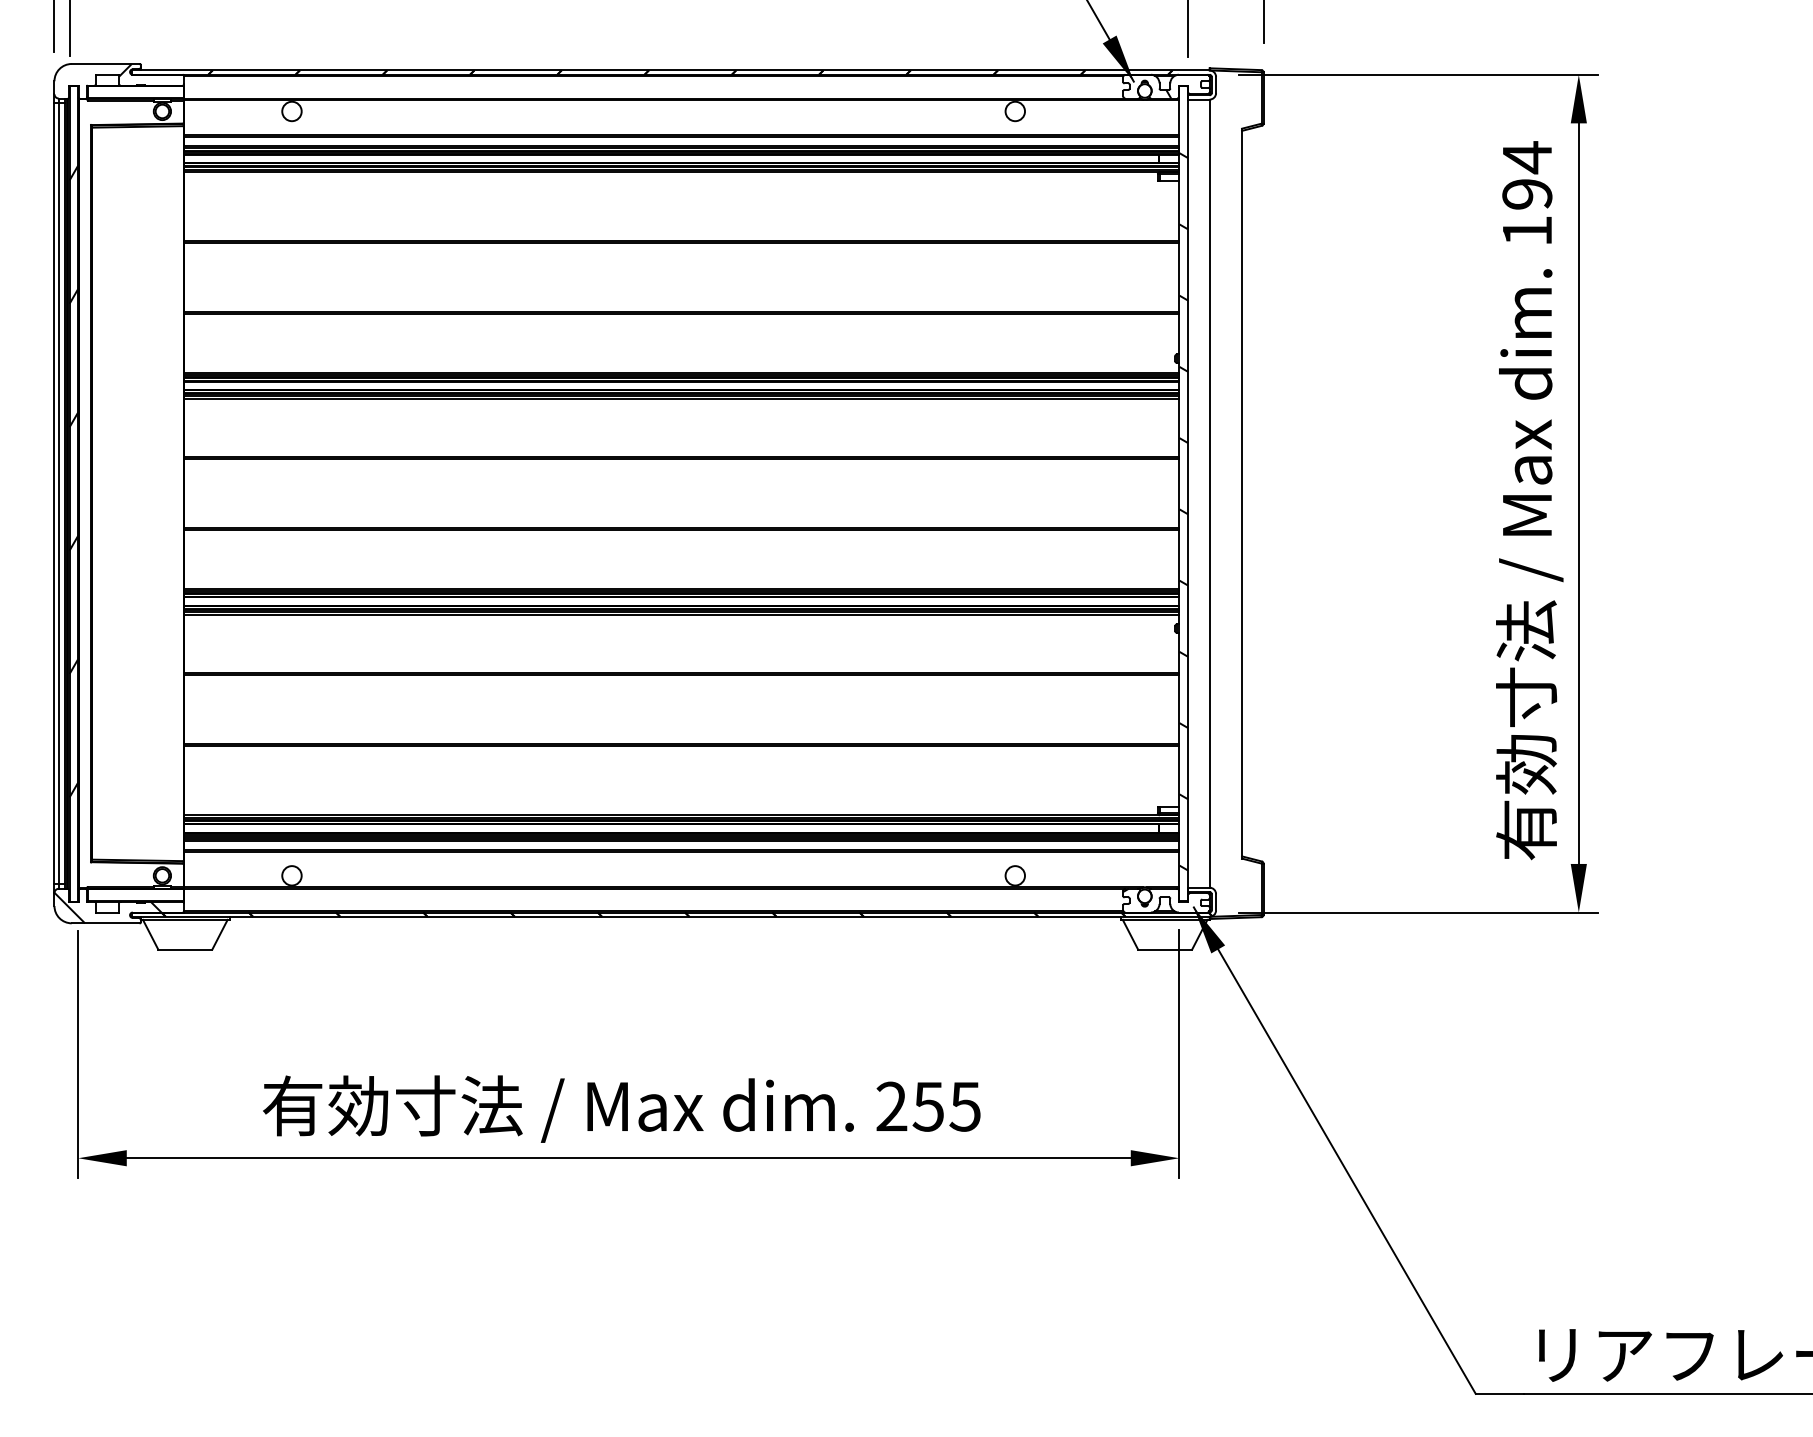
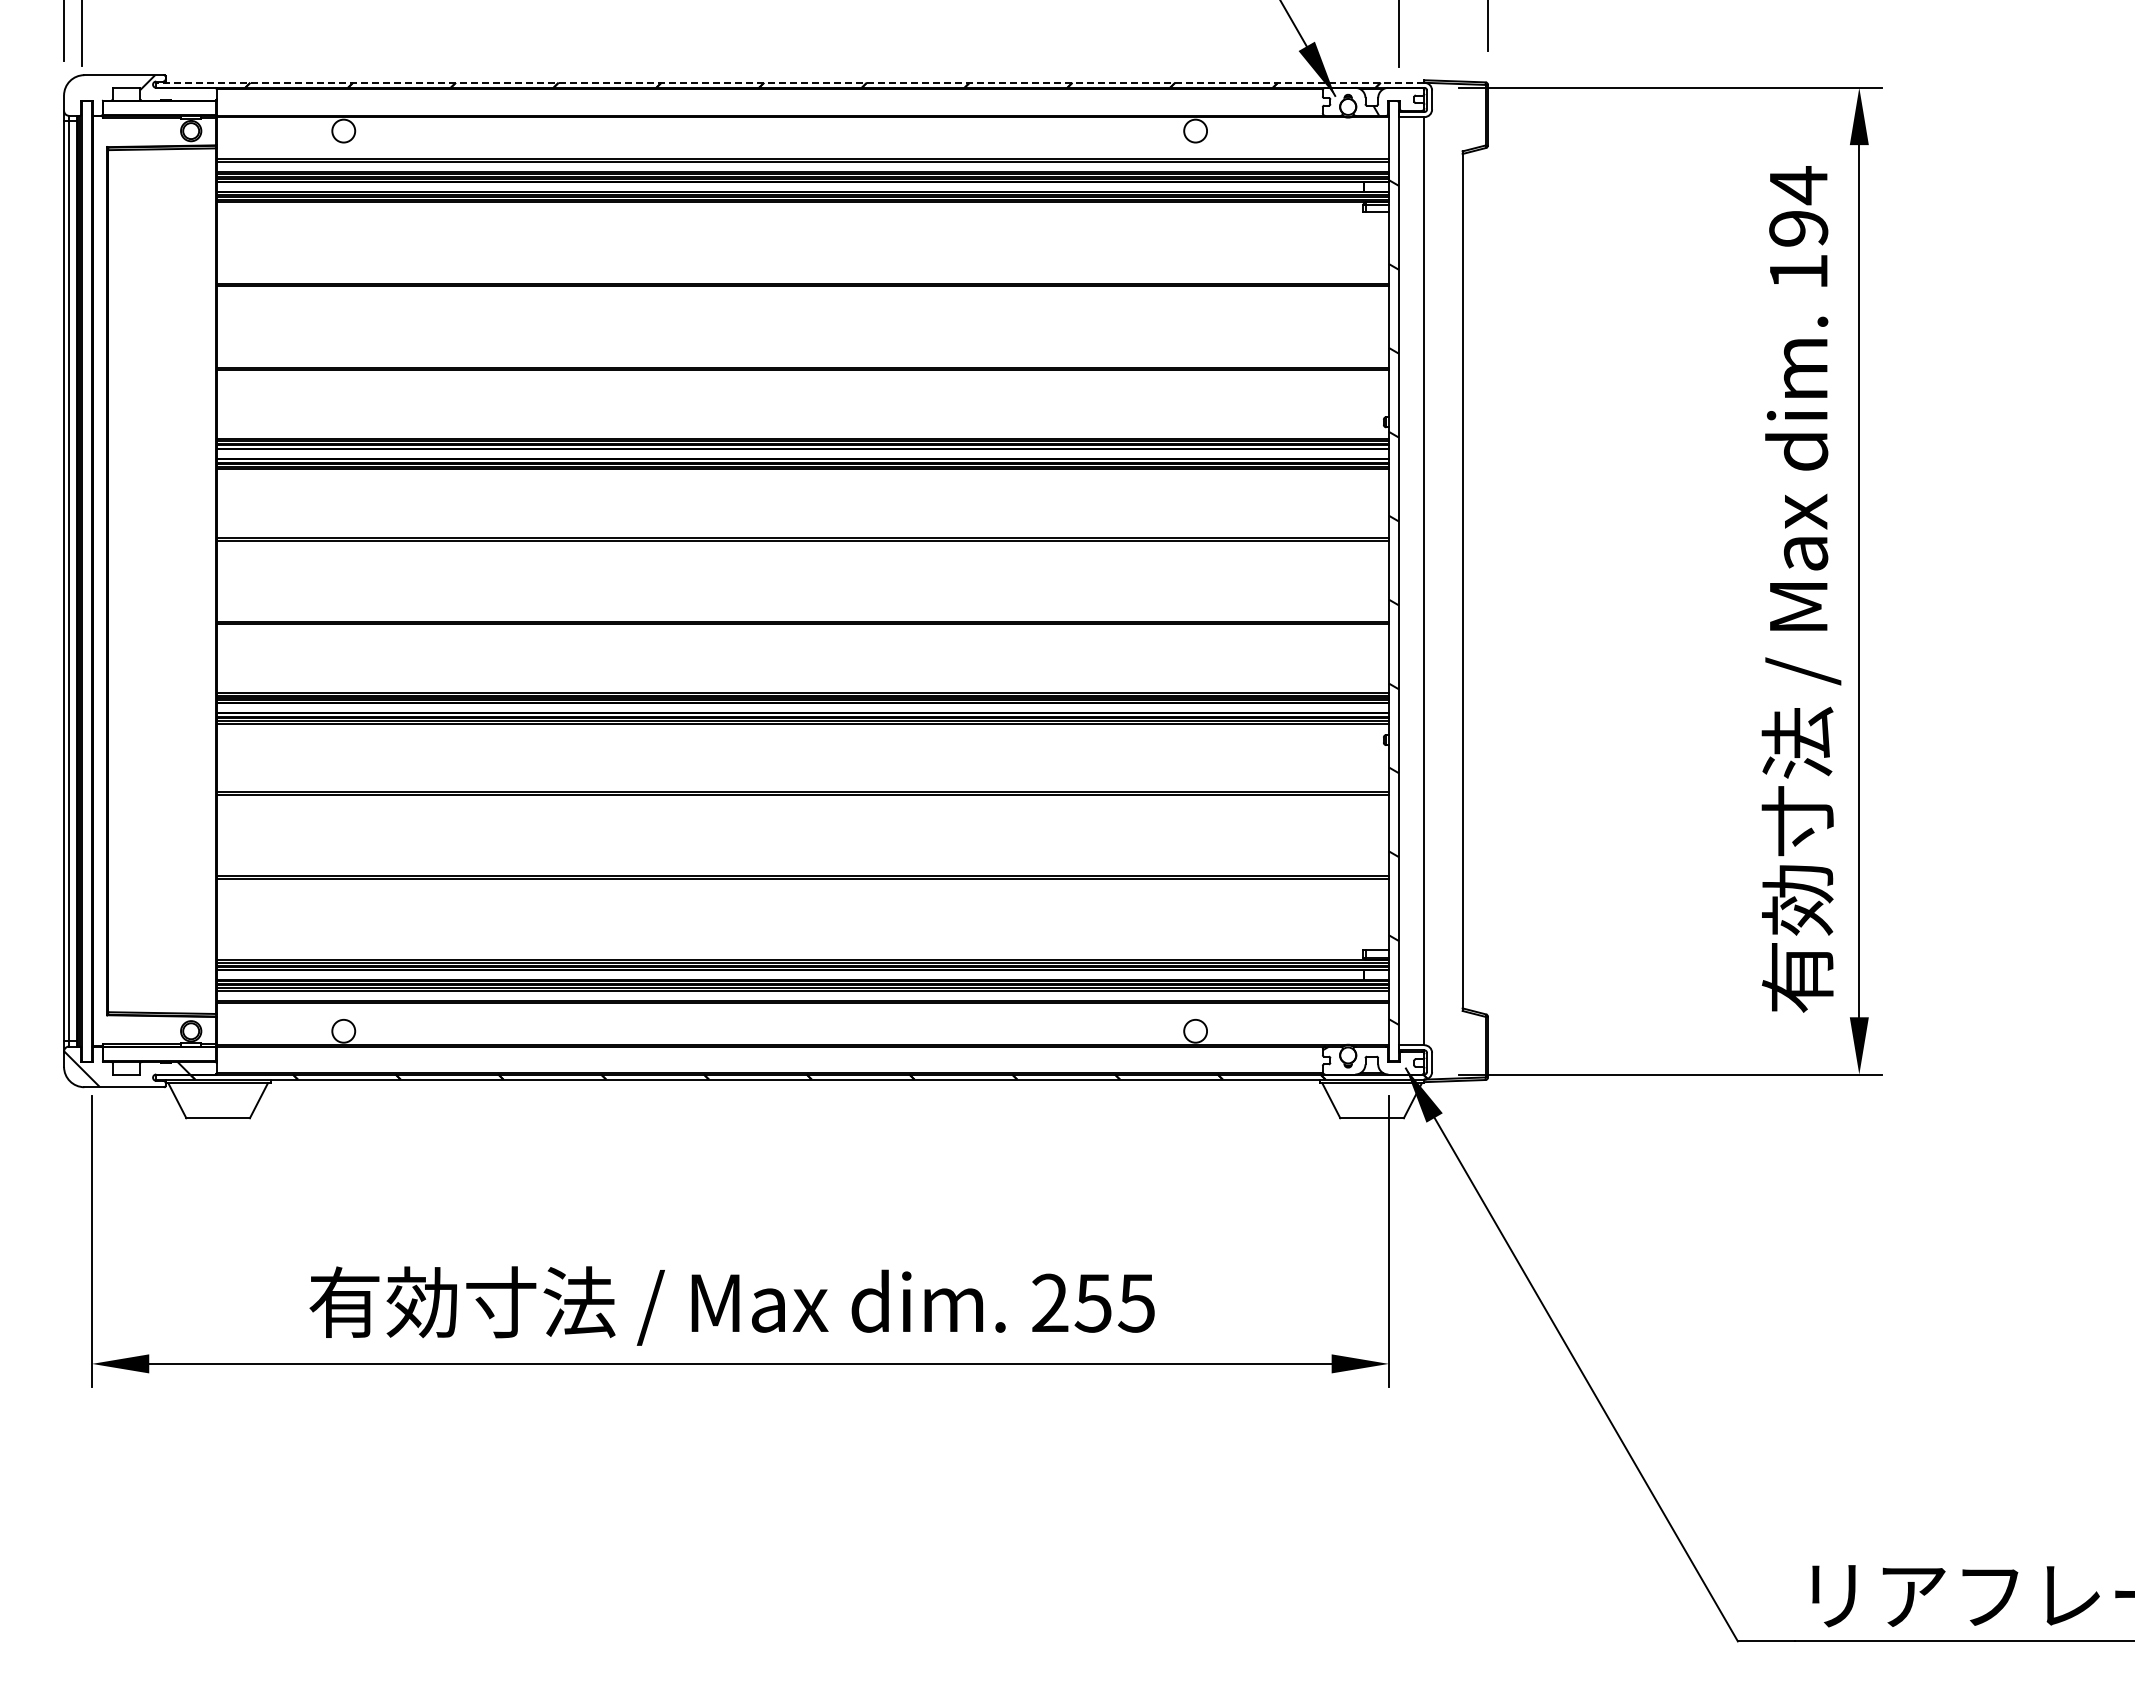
line: (670, 70) -> (789, 82), solid -> dashed
hatch: (73, 481) -> (86, 566), removed

